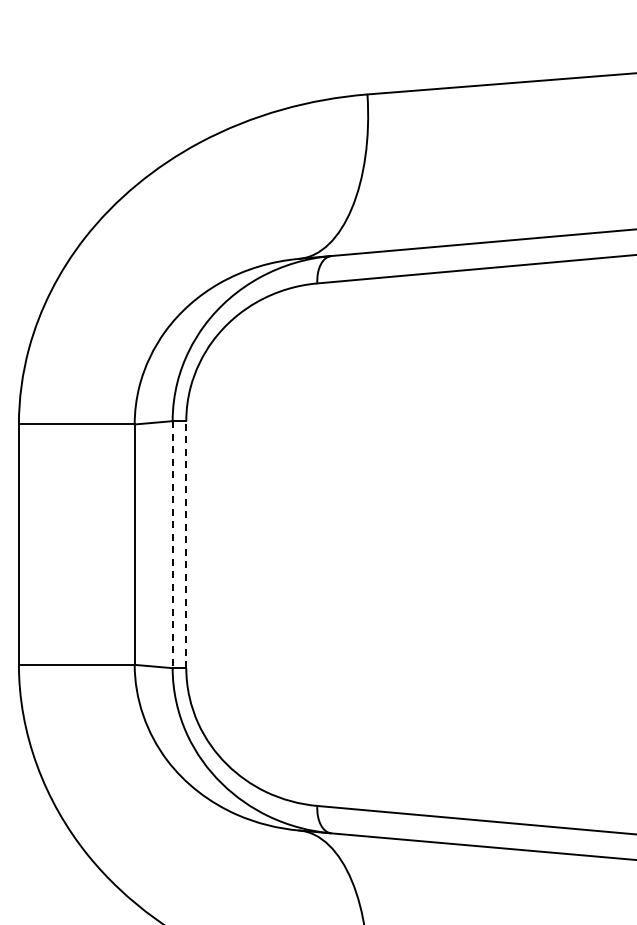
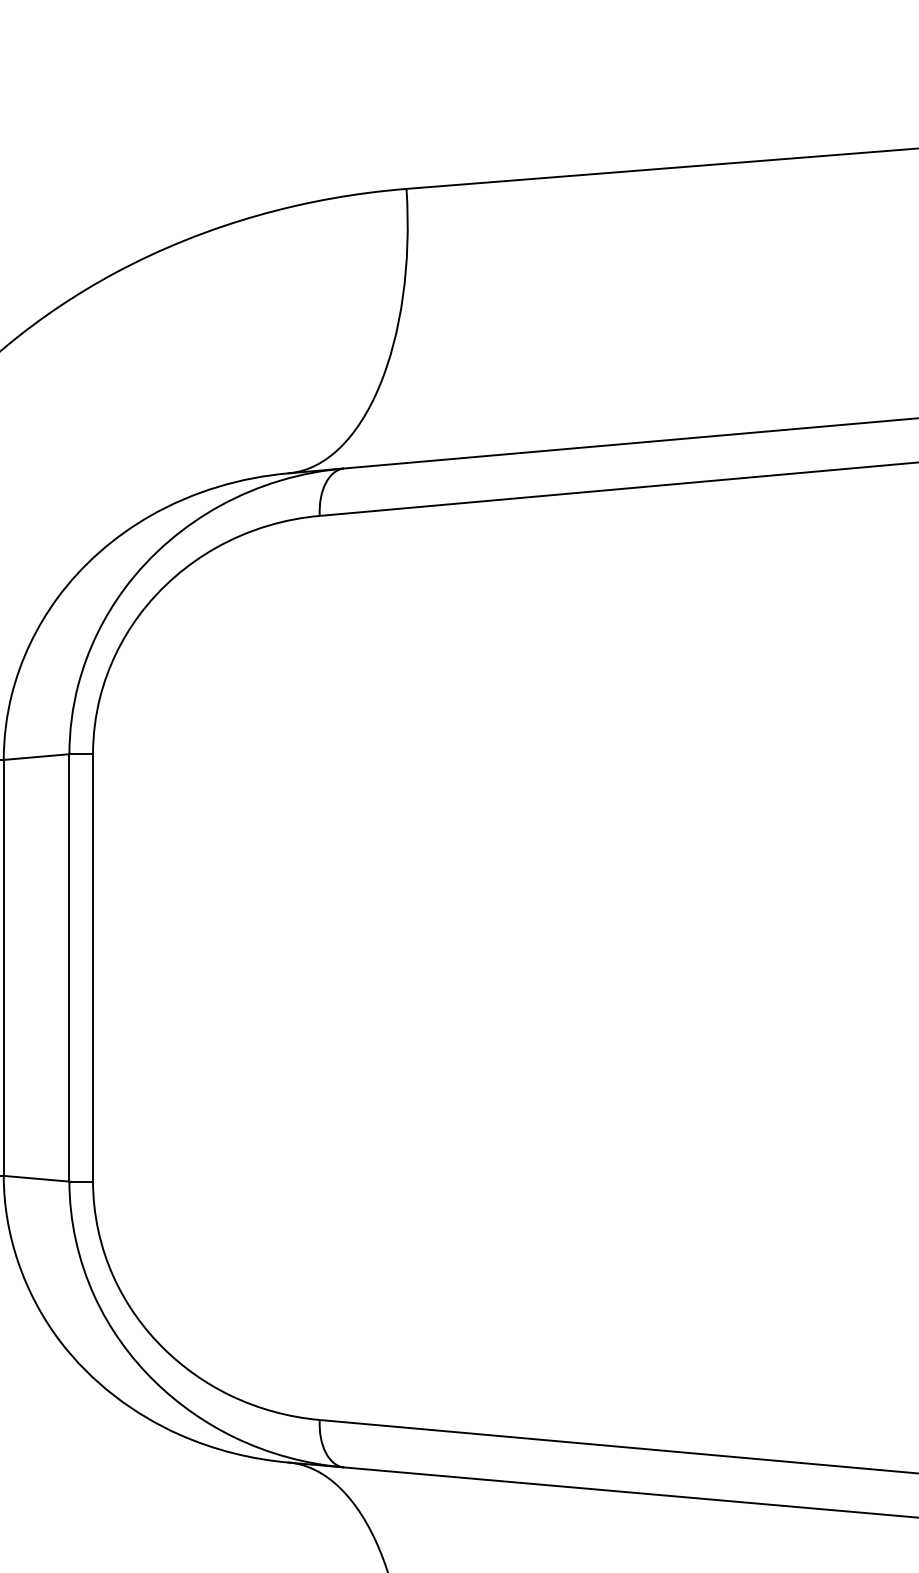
line: (172, 544) -> (69, 967), dashed -> solid
line: (186, 544) -> (93, 967), dashed -> solid

